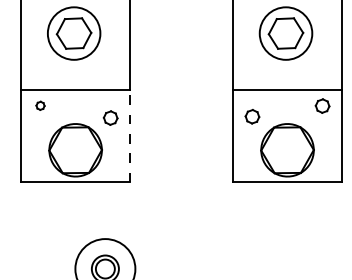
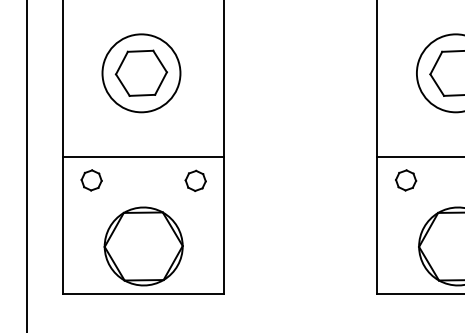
part: (40, 105) -> (91, 180), size x1.67
part: (252, 116) -> (406, 180), moved
part: (110, 117) -> (195, 180), moved
line: (130, 135) -> (225, 224), dashed -> solid

